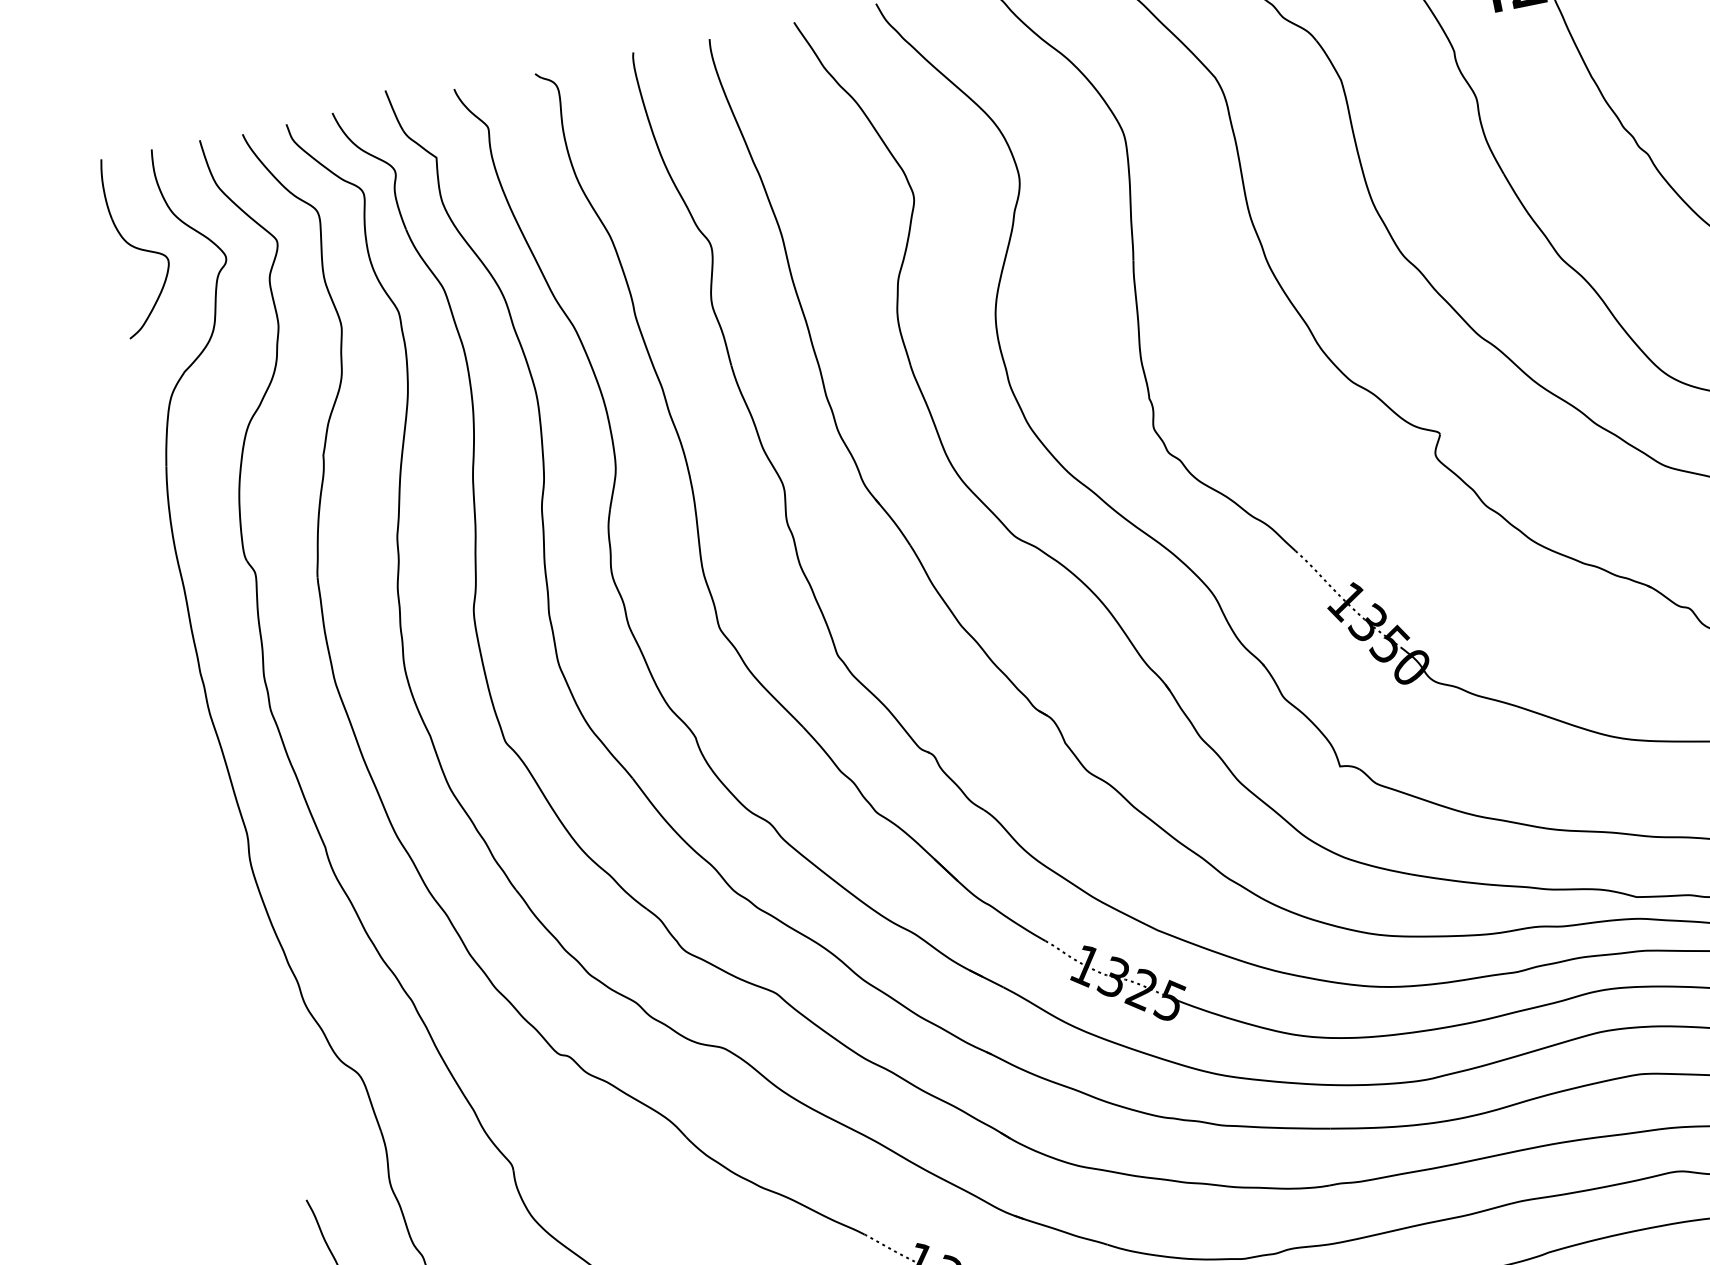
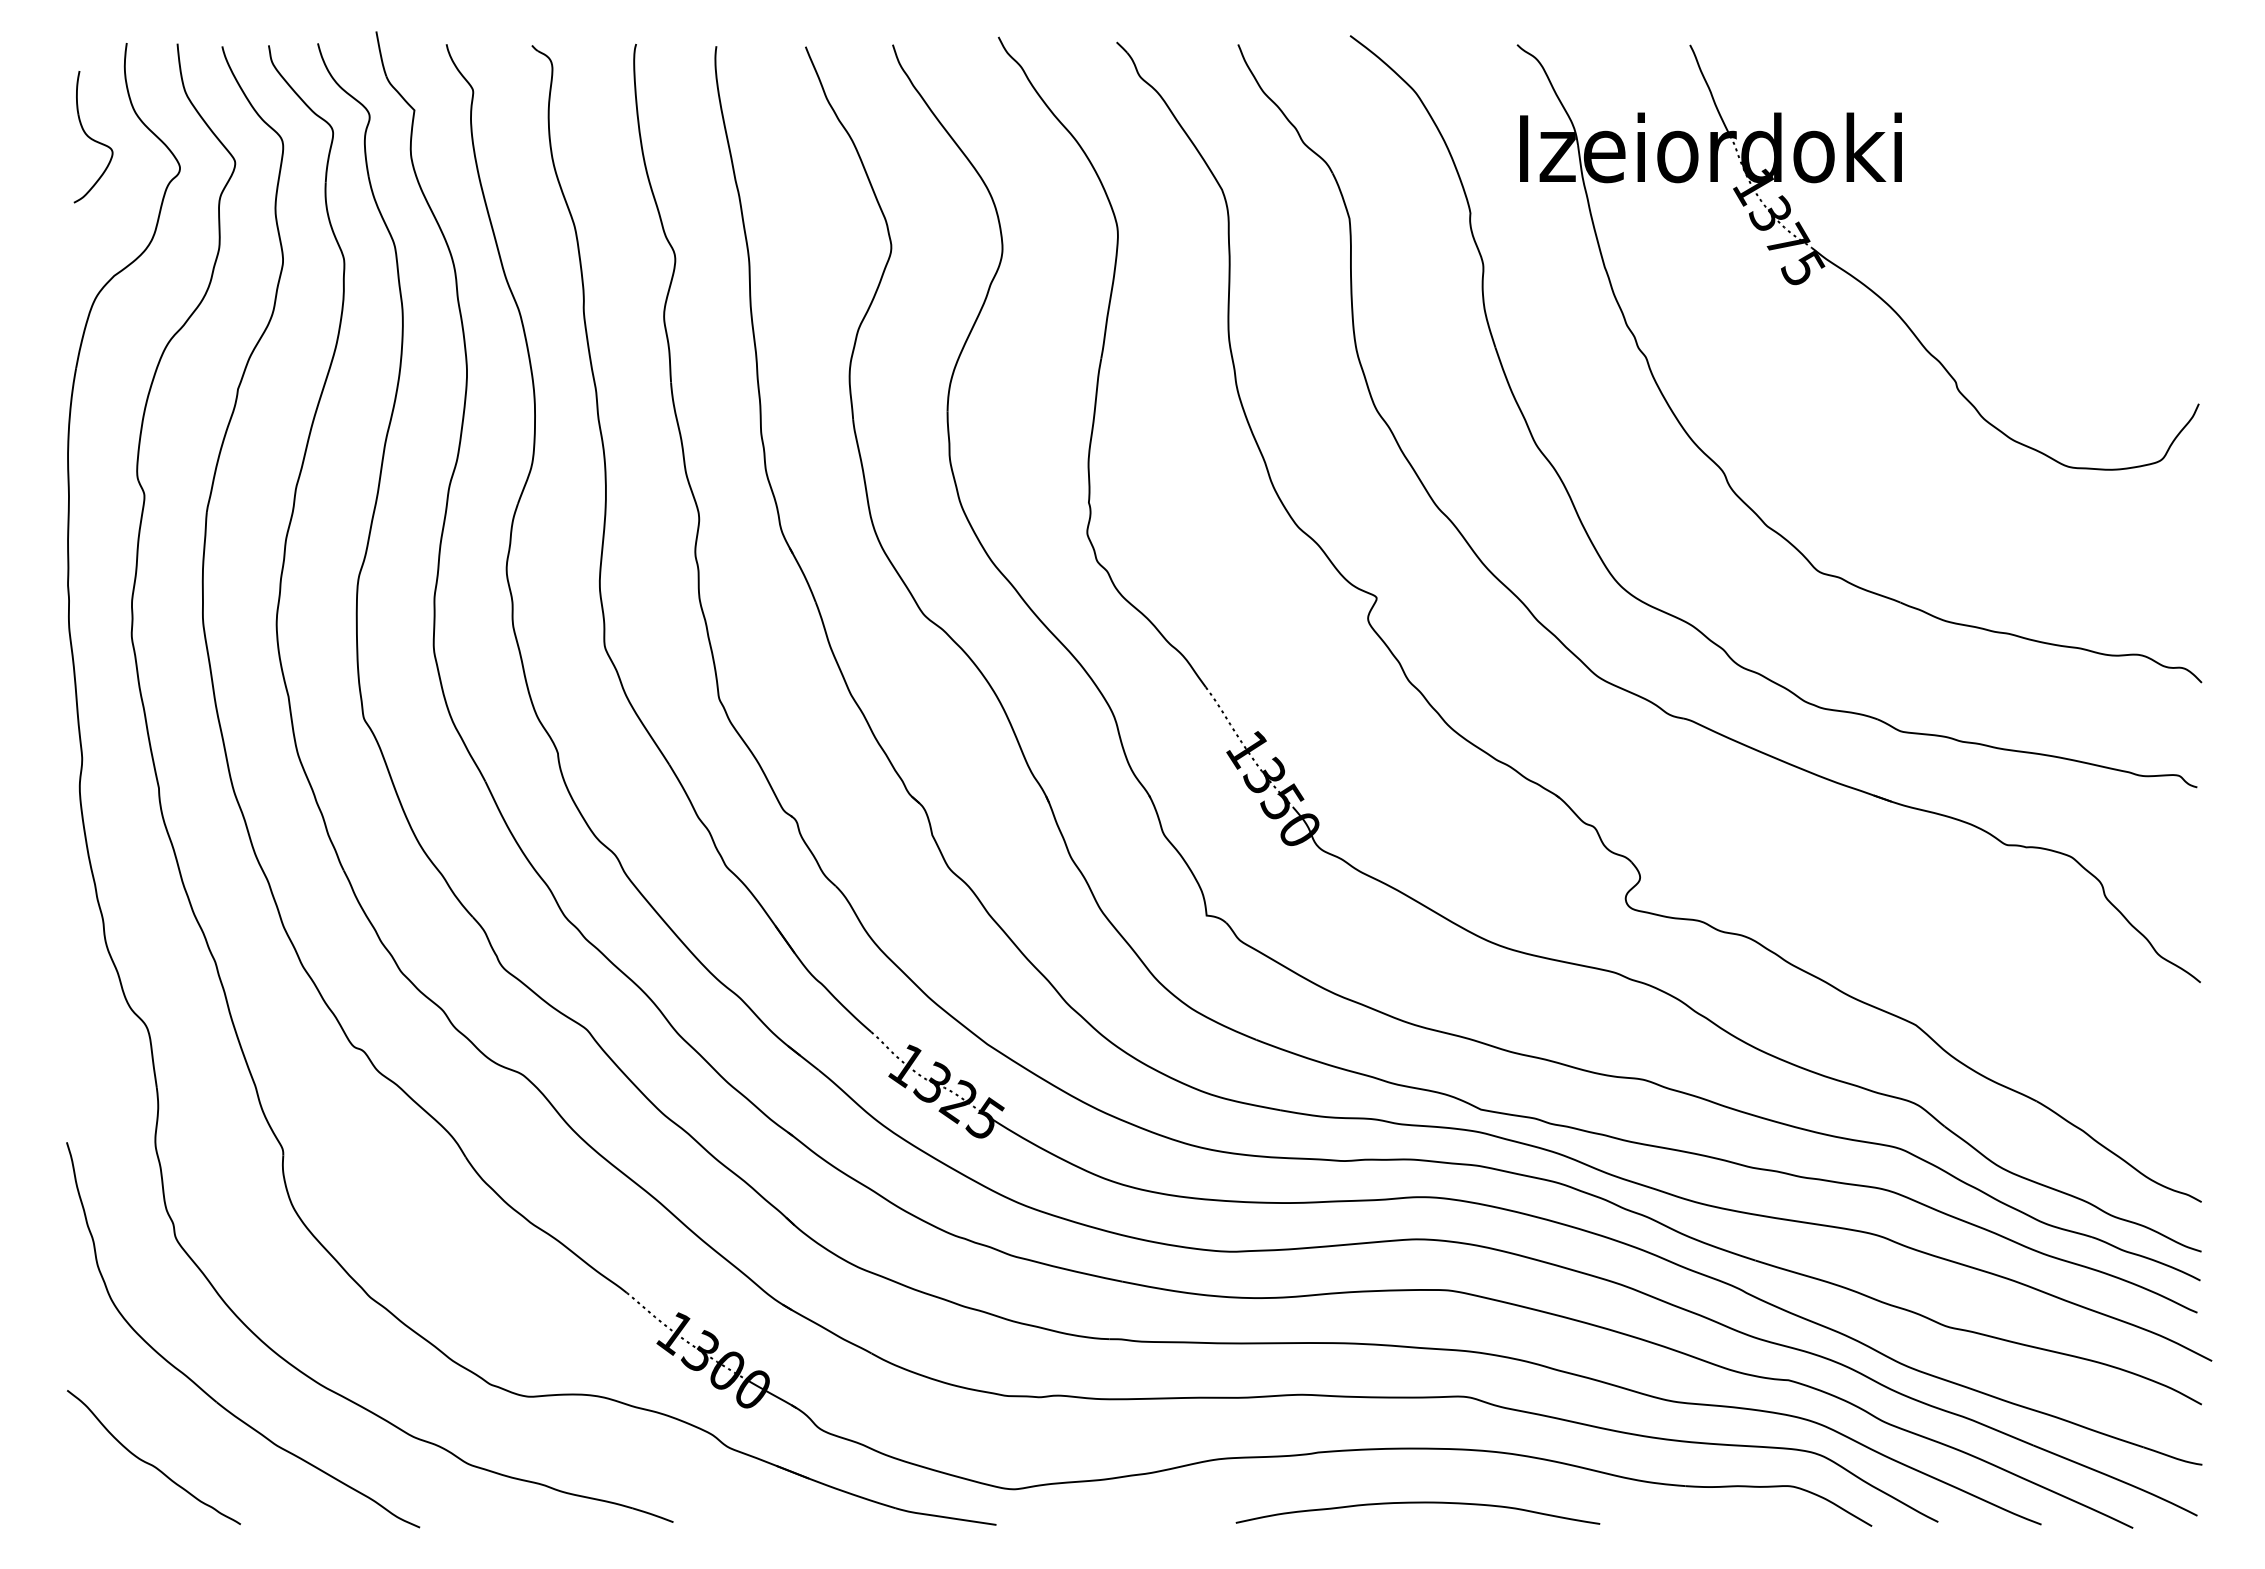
part: (138, 244) -> (93, 136), size x0.7

